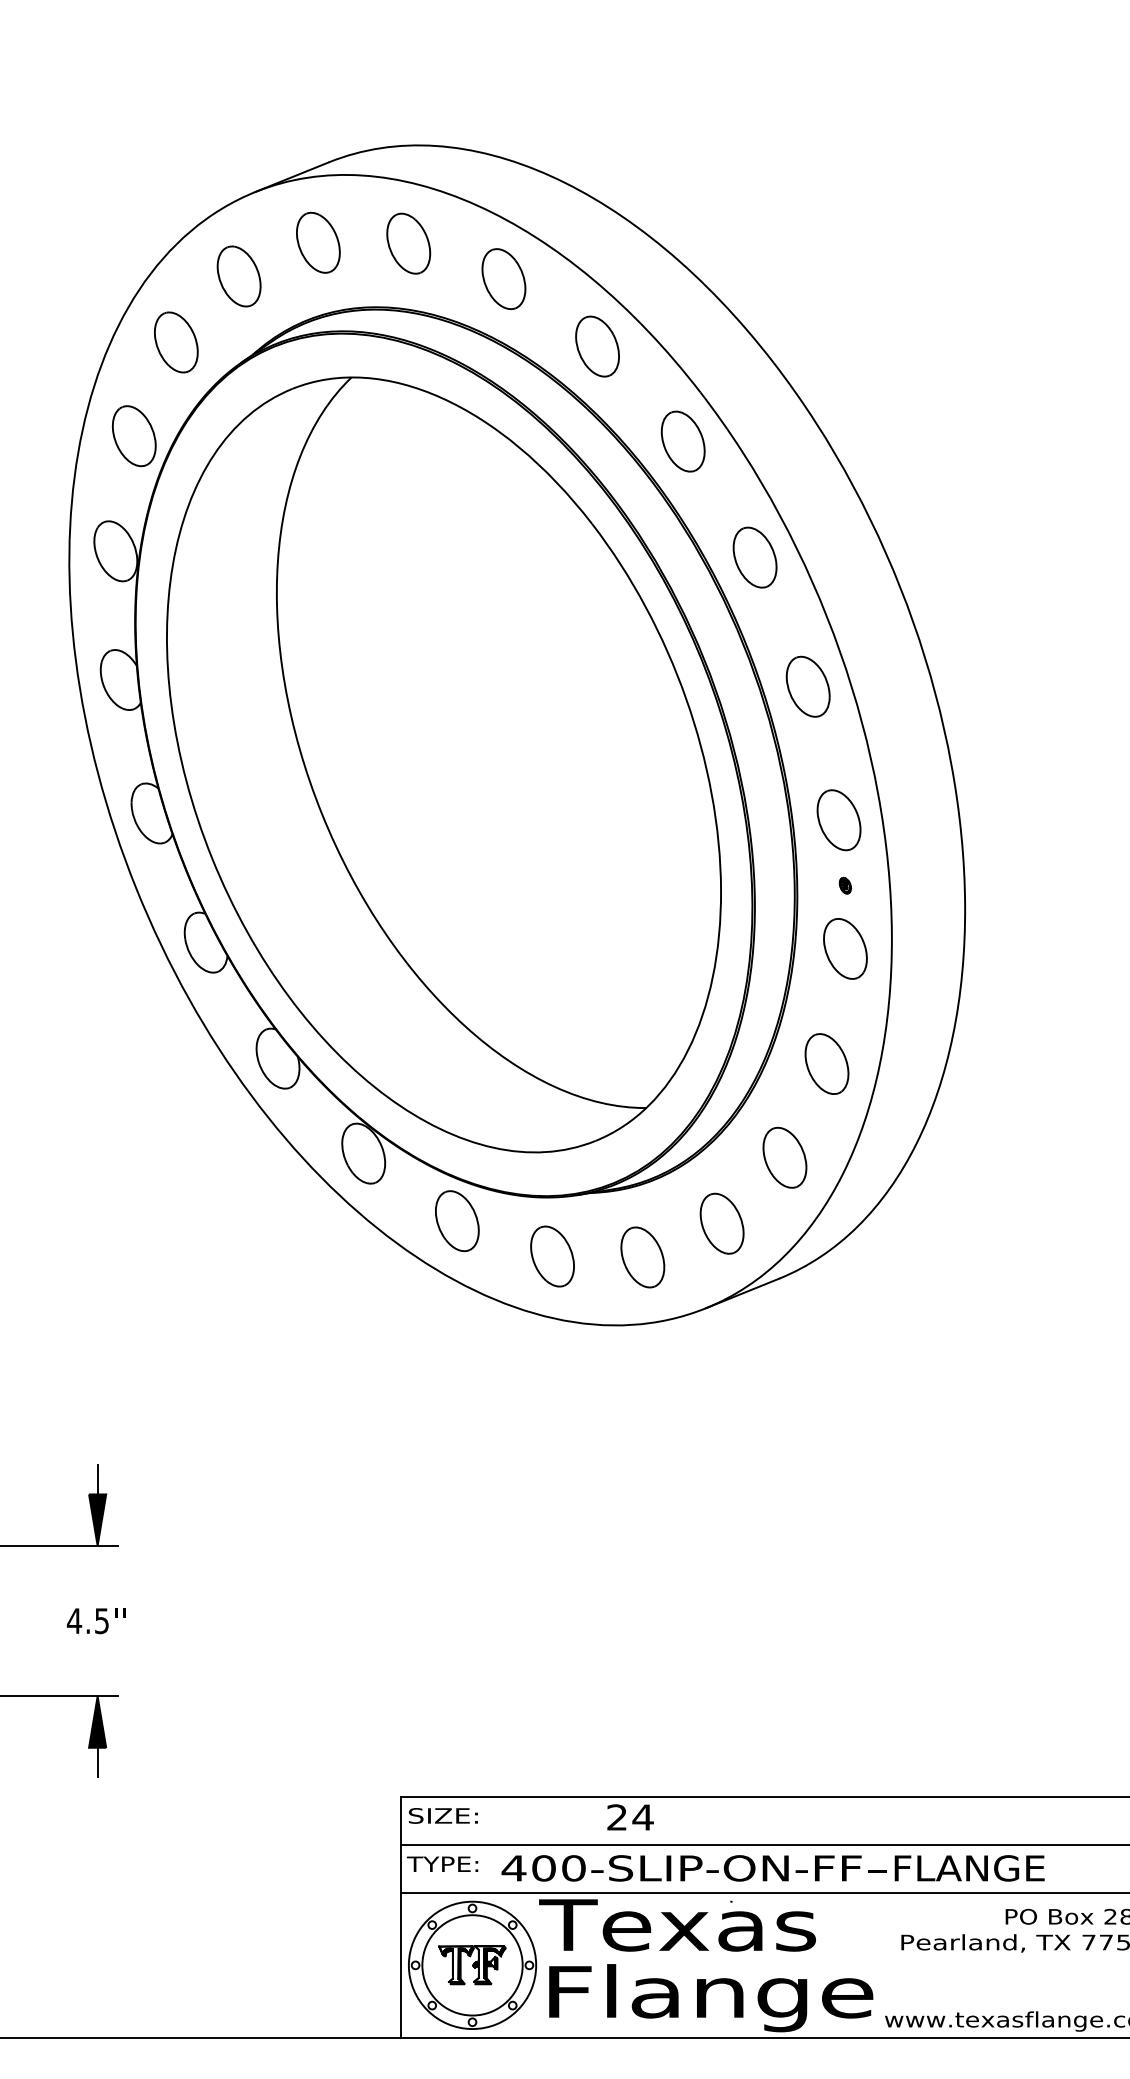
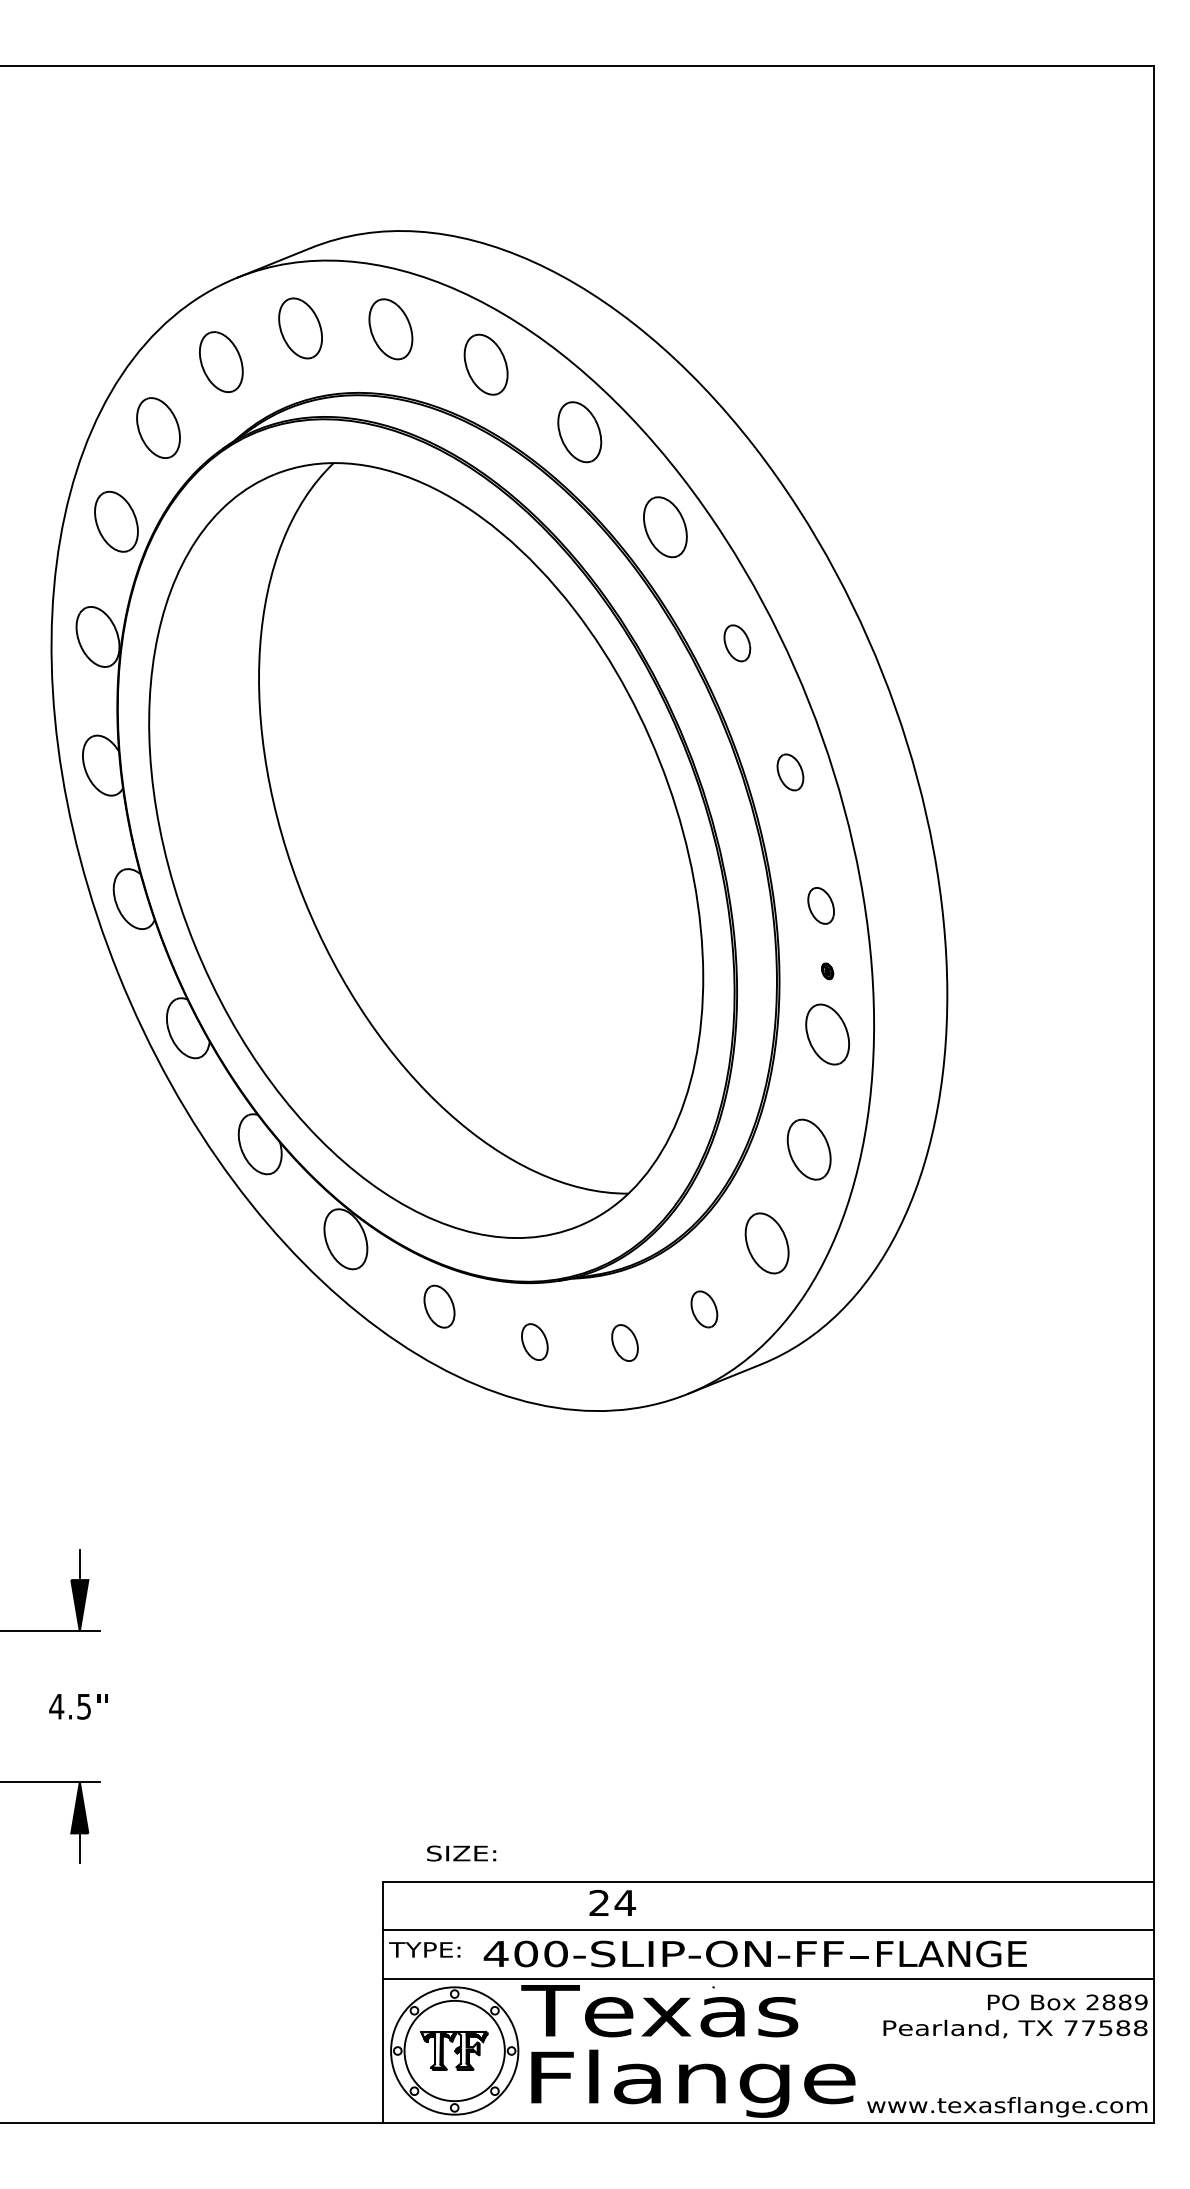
part: (755, 557) -> (737, 643), size x0.6
part: (808, 686) -> (790, 772), size x0.6
part: (838, 819) -> (820, 905), size x0.6
part: (457, 1220) -> (439, 1306), size x0.7
part: (722, 1223) -> (704, 1309), size x0.6
part: (552, 1255) -> (534, 1341), size x0.6
part: (642, 1256) -> (624, 1342), size x0.6
text: (443, 1815) -> (461, 1853), moved

